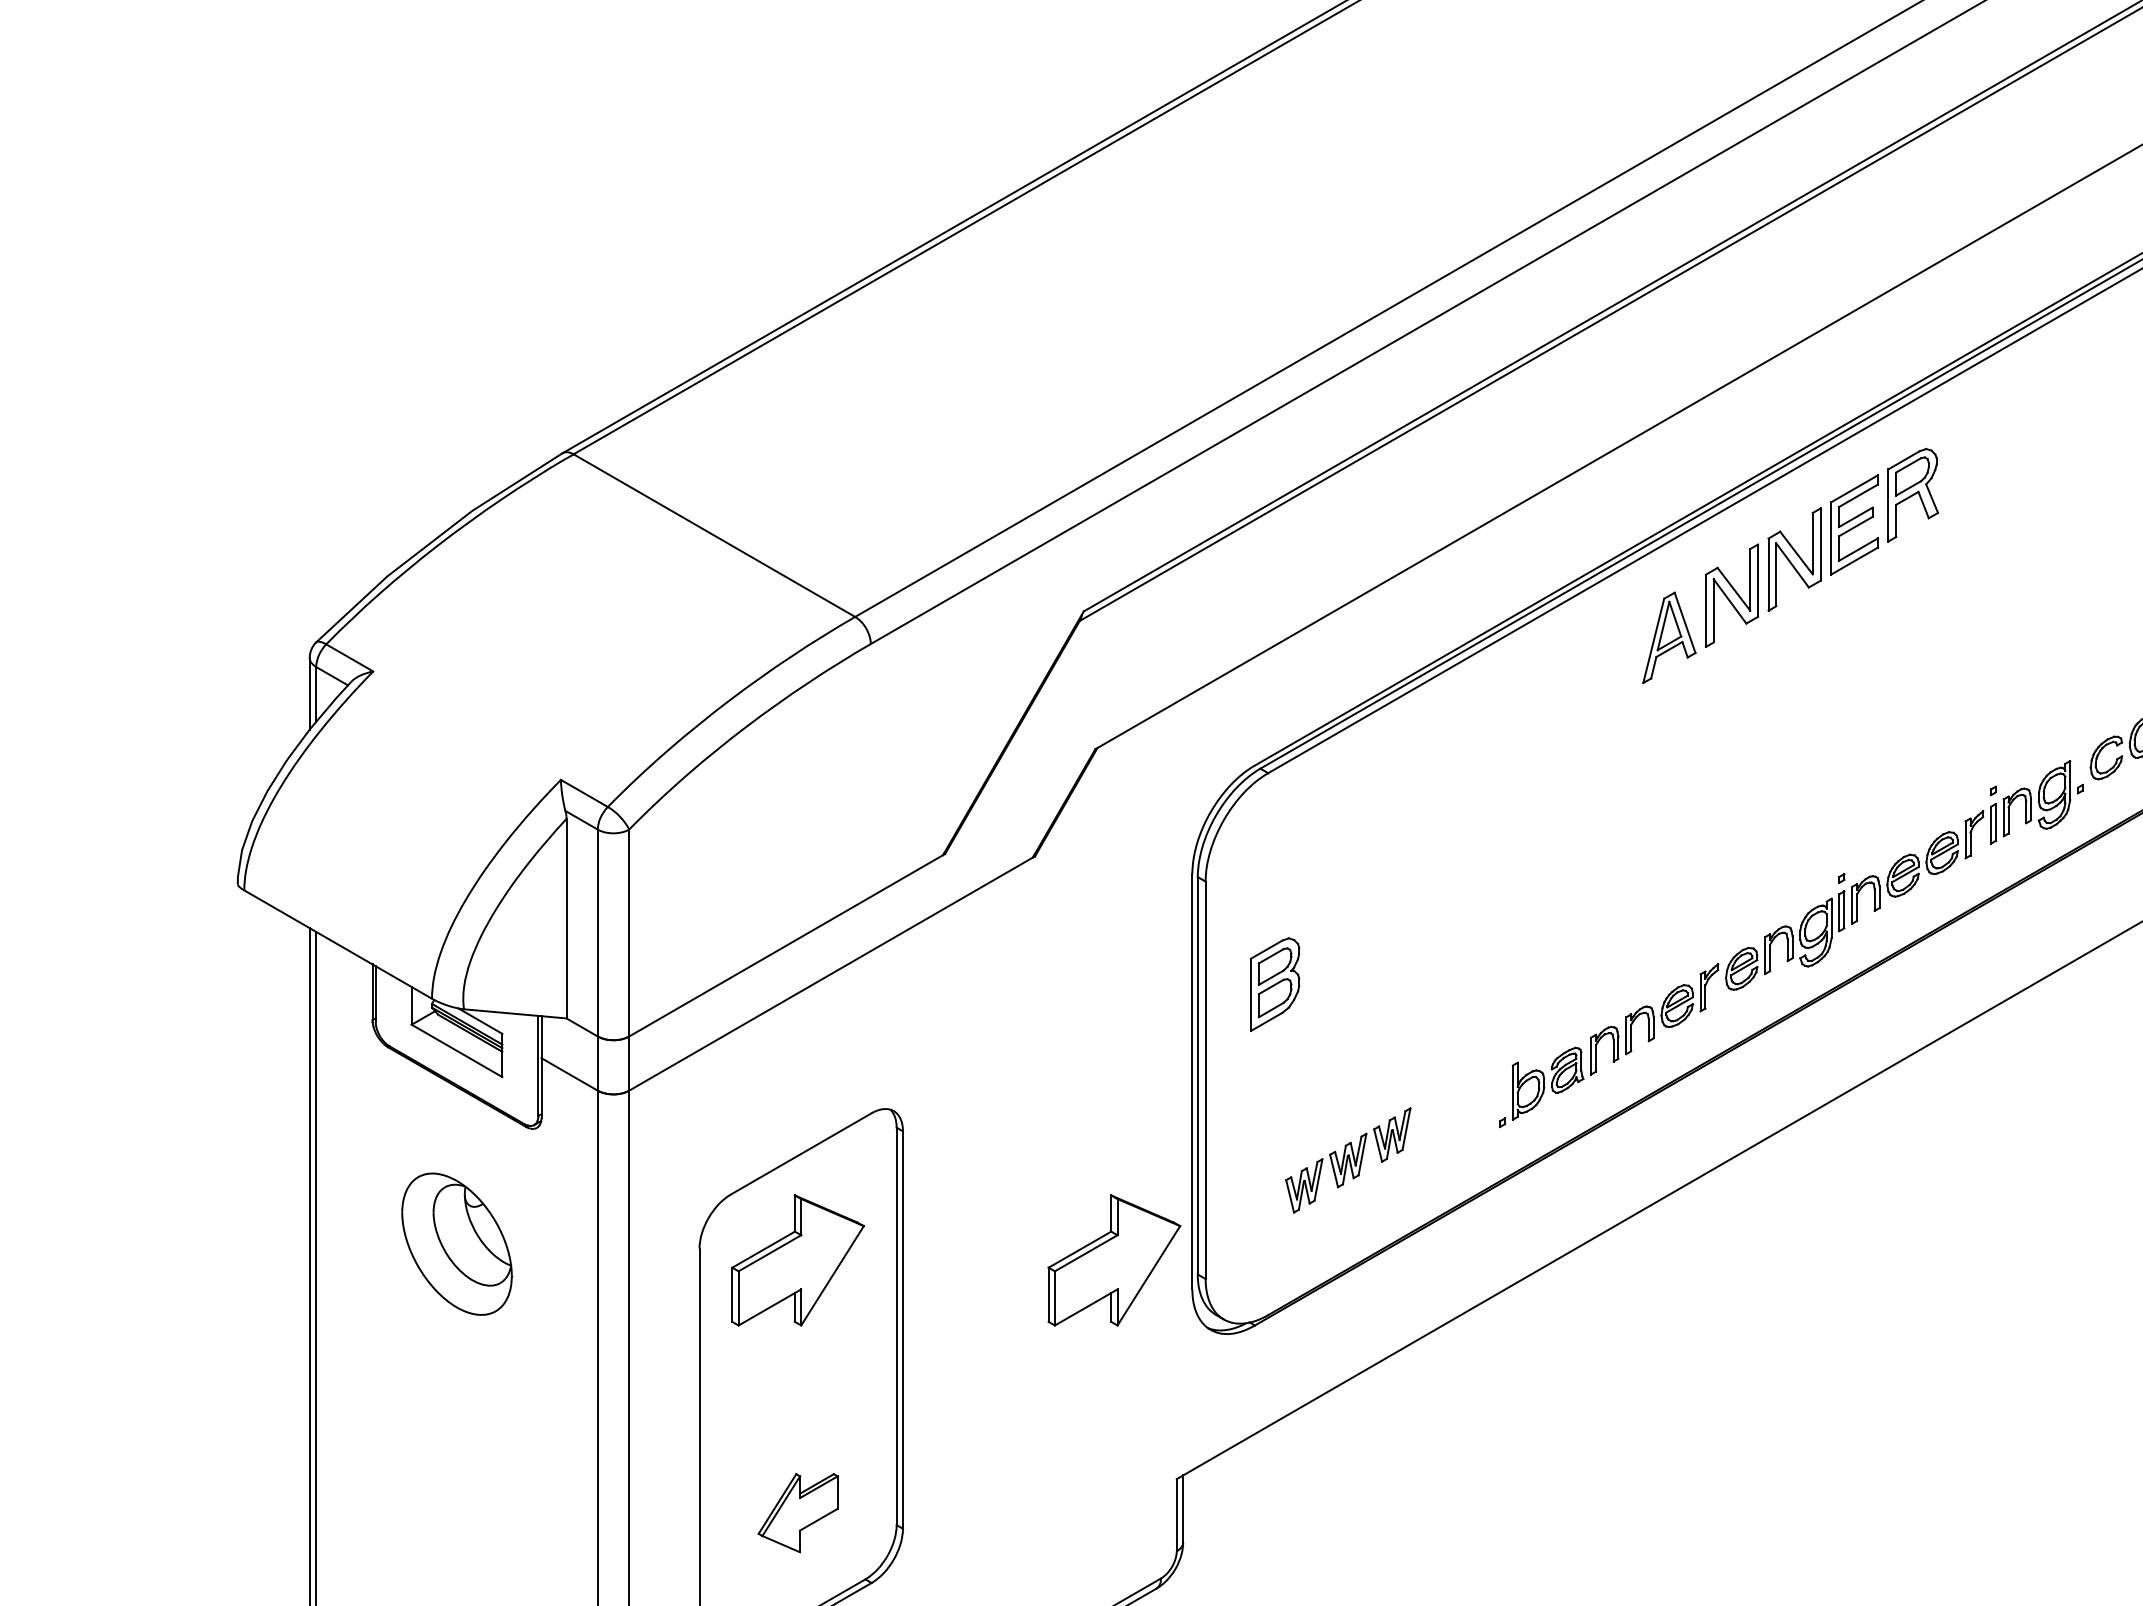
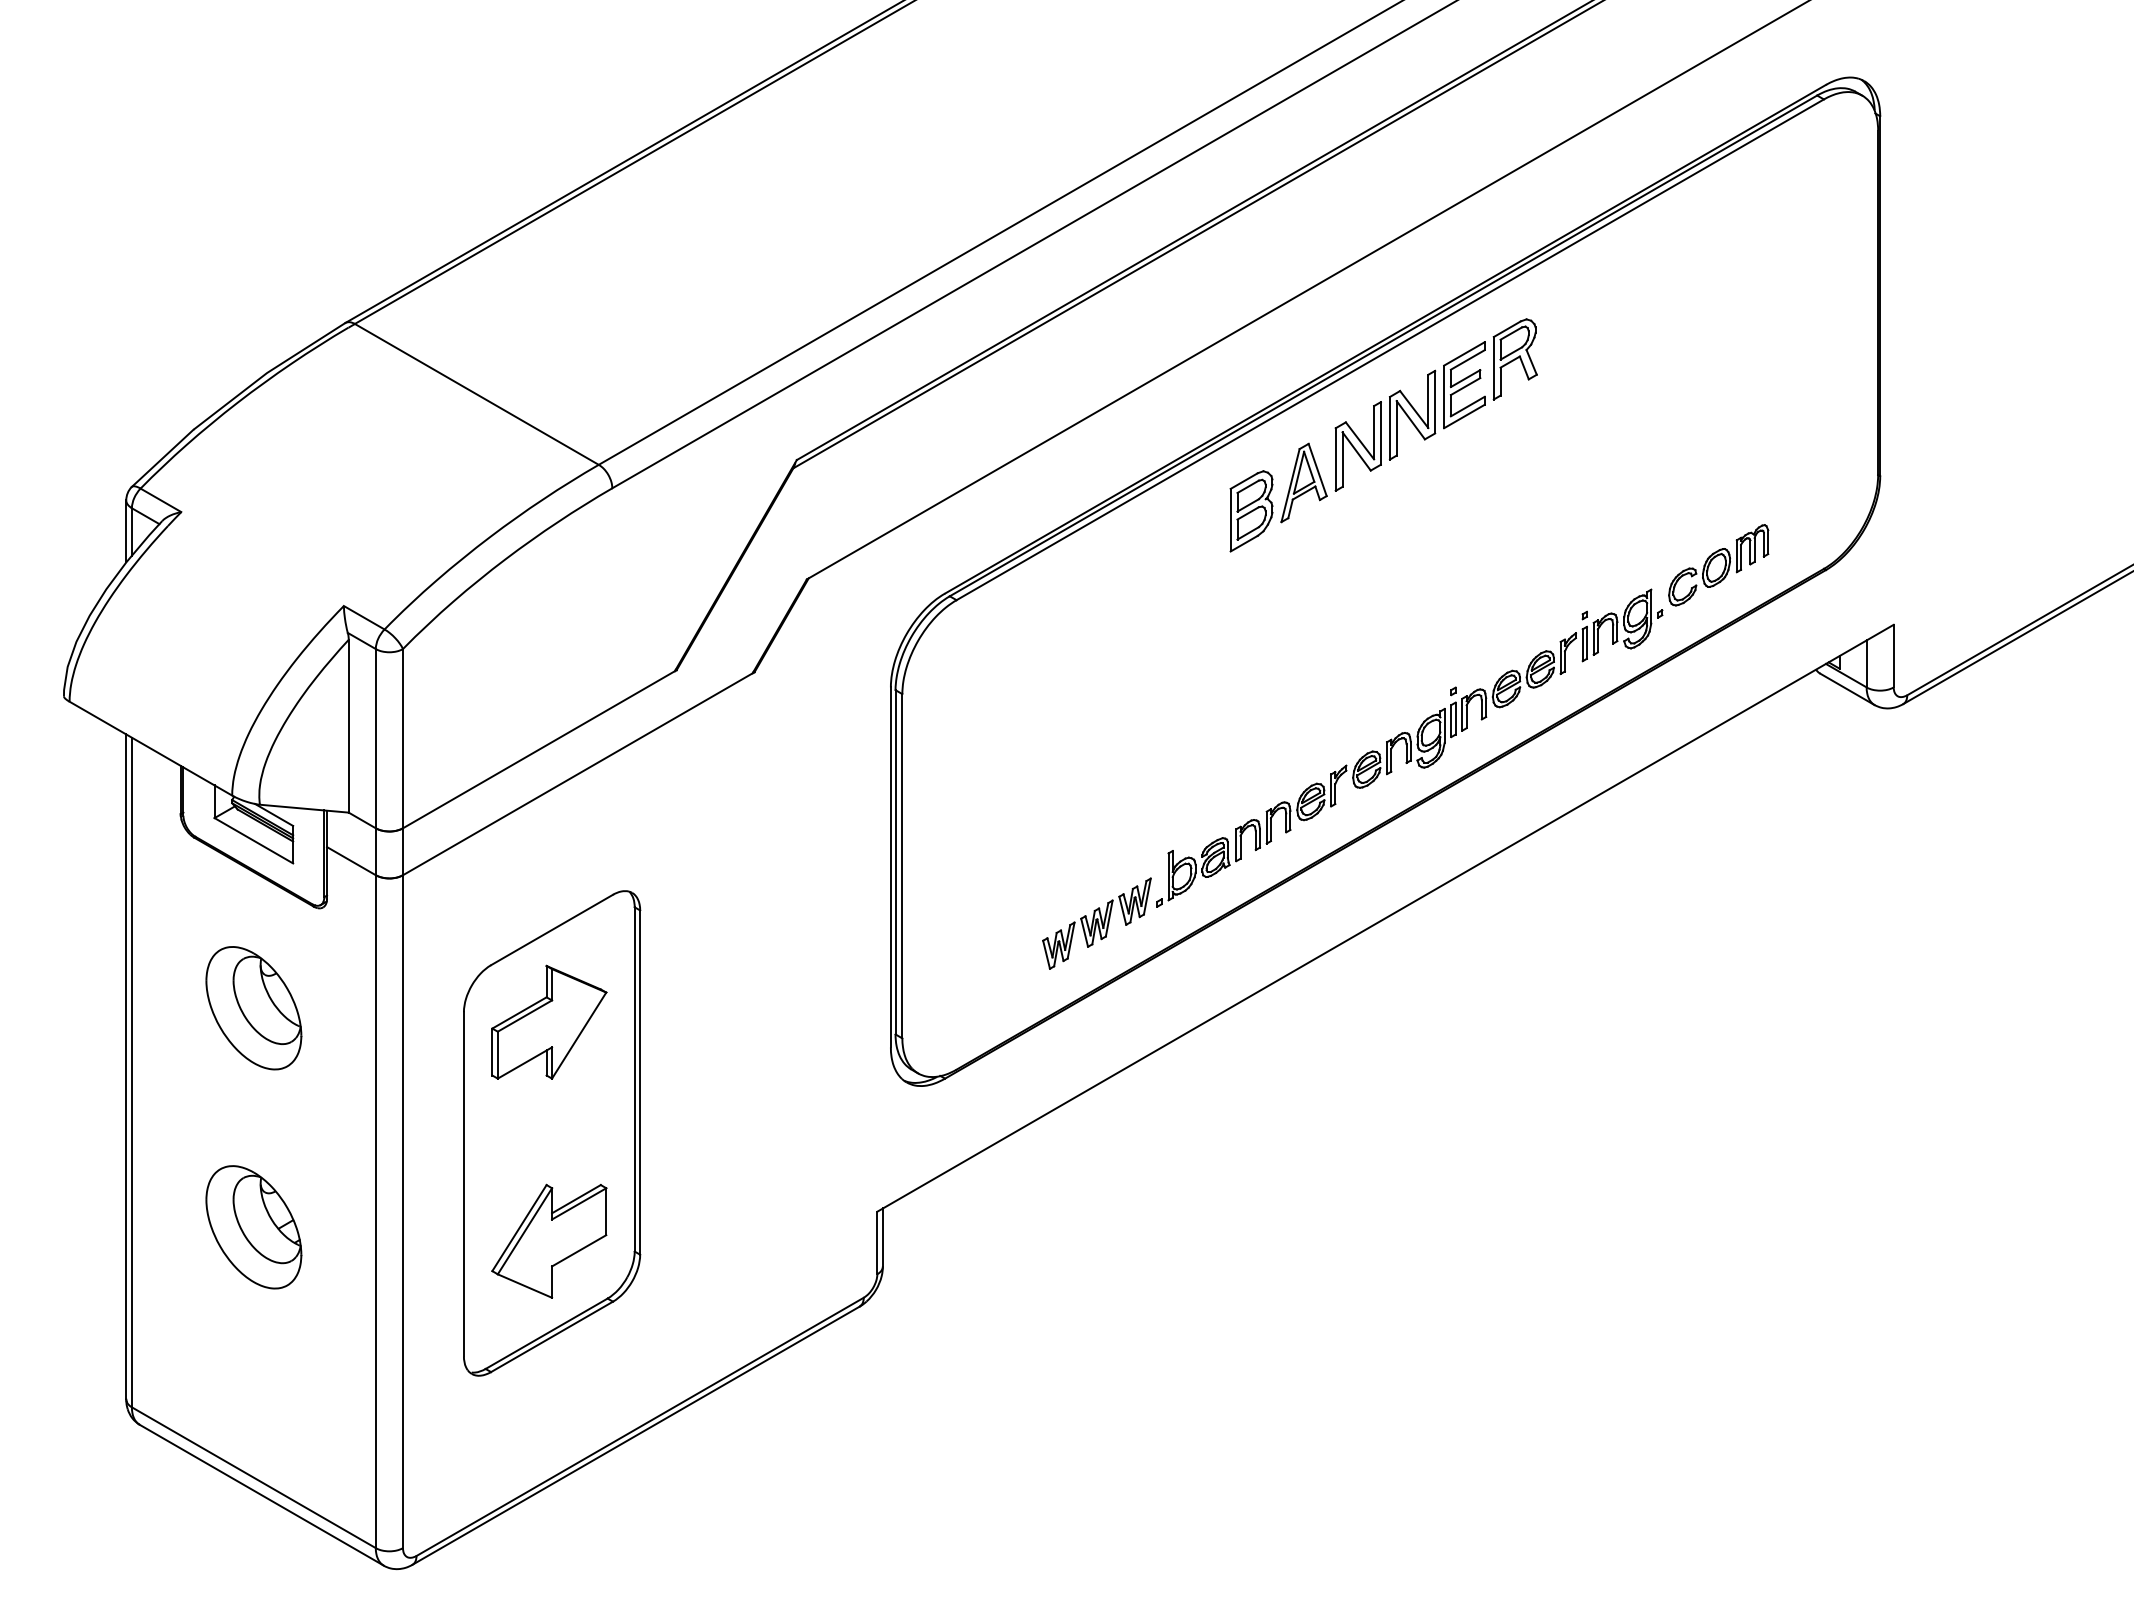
part: (1275, 984) -> (1251, 511), moved
part: (1347, 1160) -> (1096, 923), moved
part: (1114, 1259) -> (823, 1021), removed
part: (456, 1497) -> (253, 1227), added
part: (798, 1512) -> (549, 1240), size x1.67

